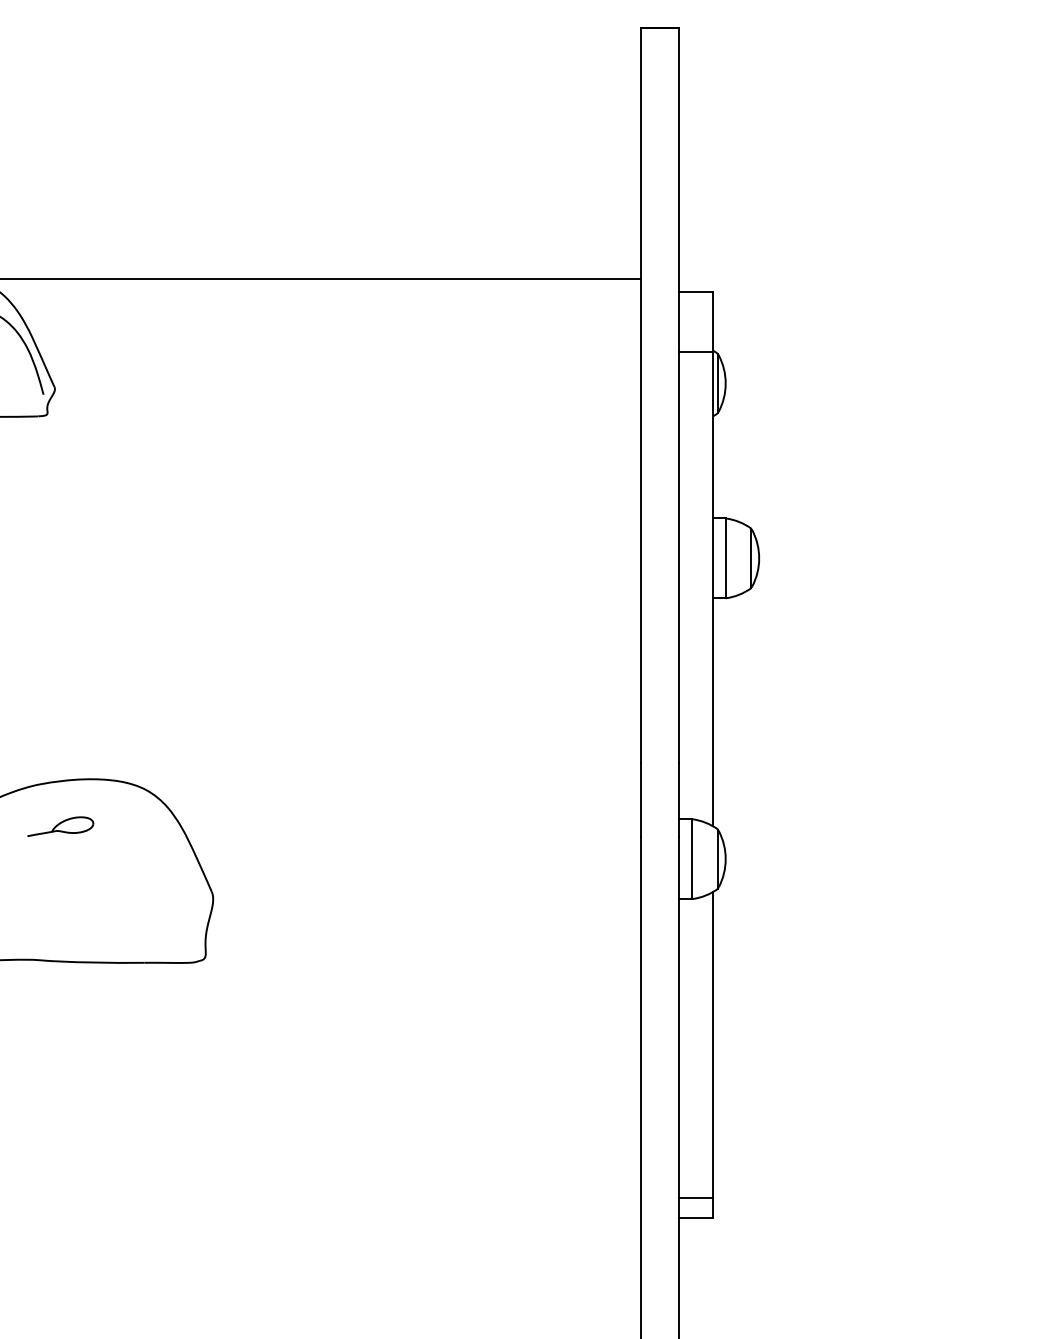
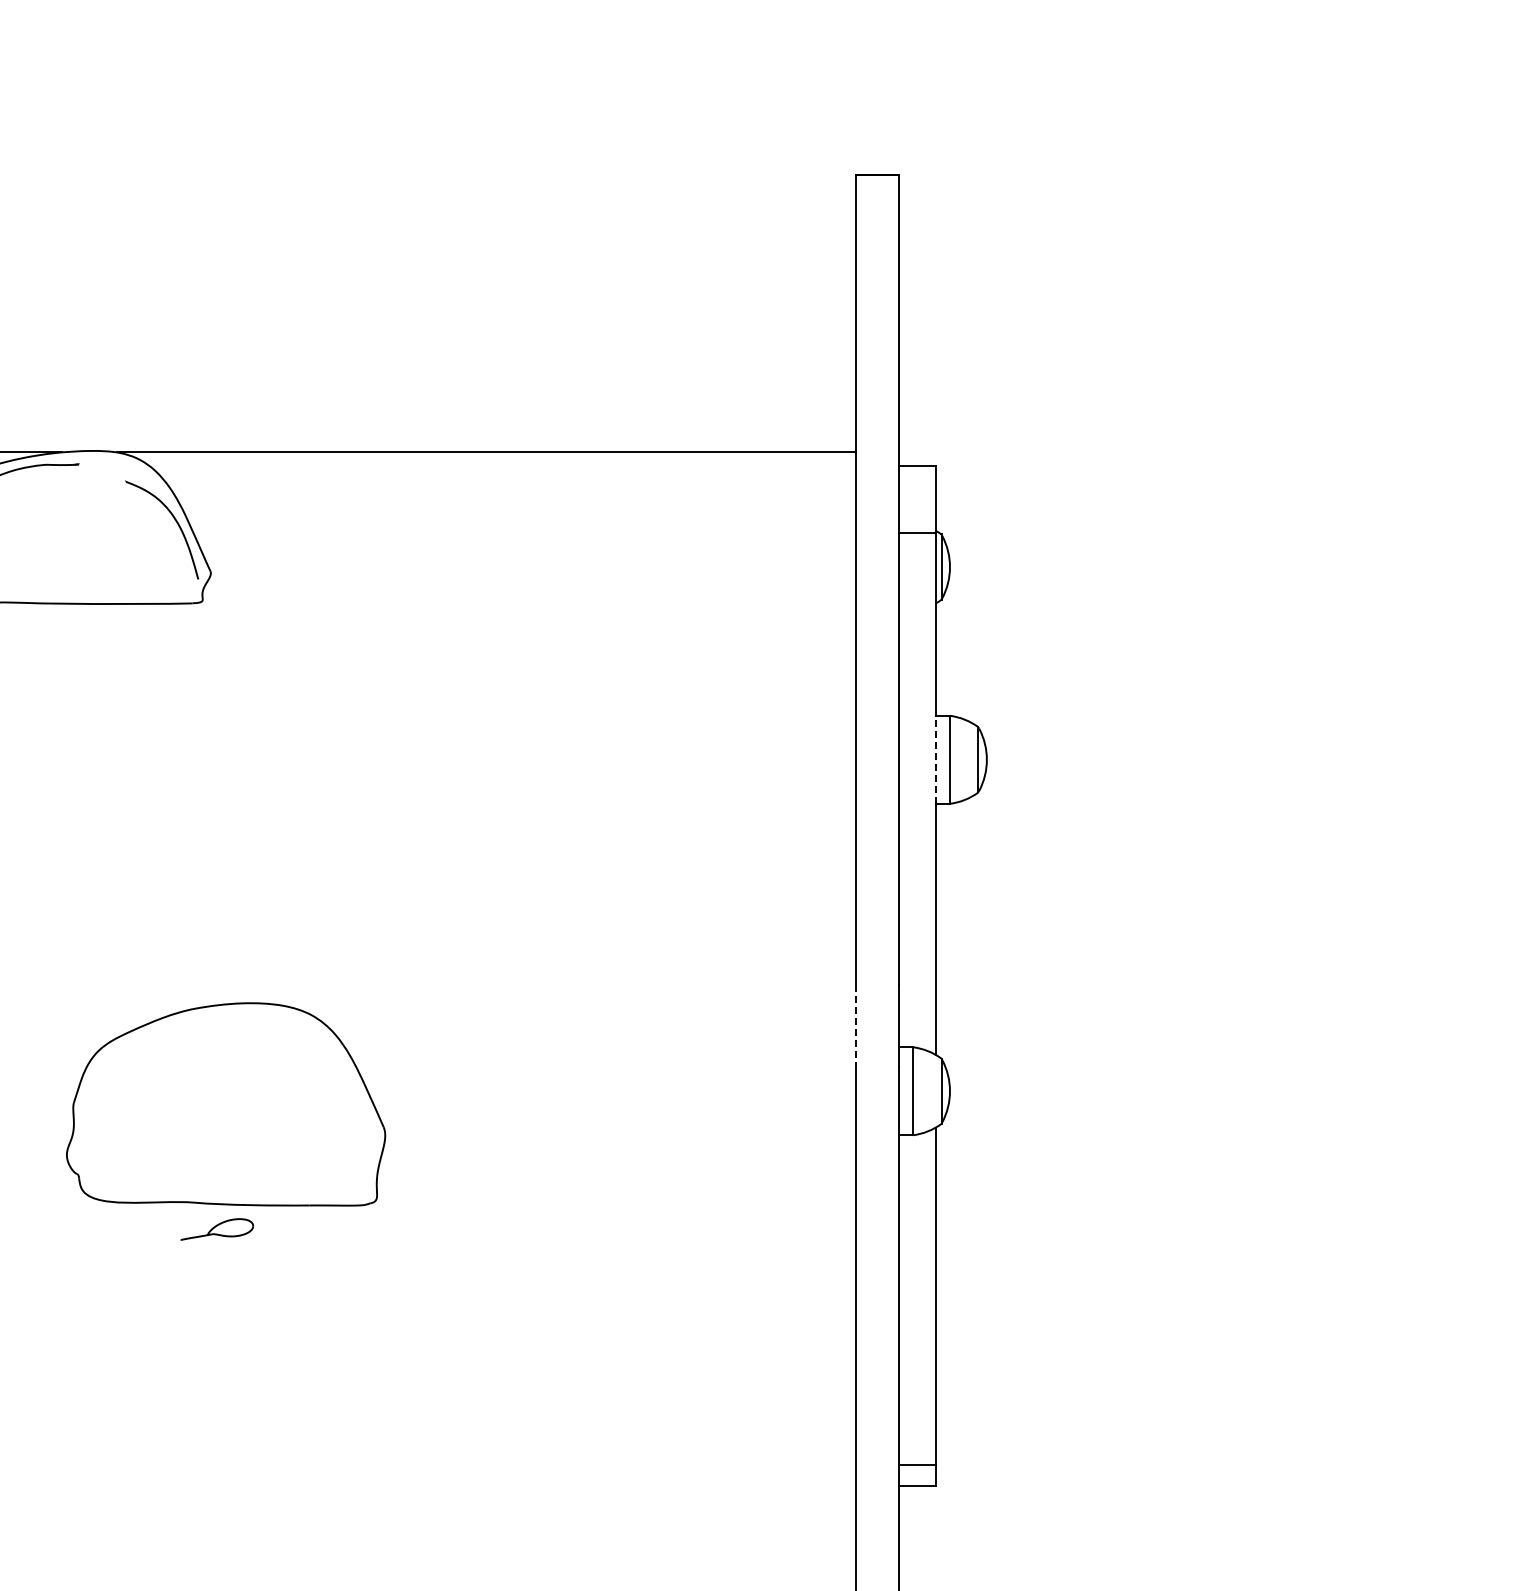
line: (712, 558) -> (935, 759), solid -> dashed
line: (640, 799) -> (856, 1025), solid -> dashed
part: (60, 826) -> (217, 1229), moved

